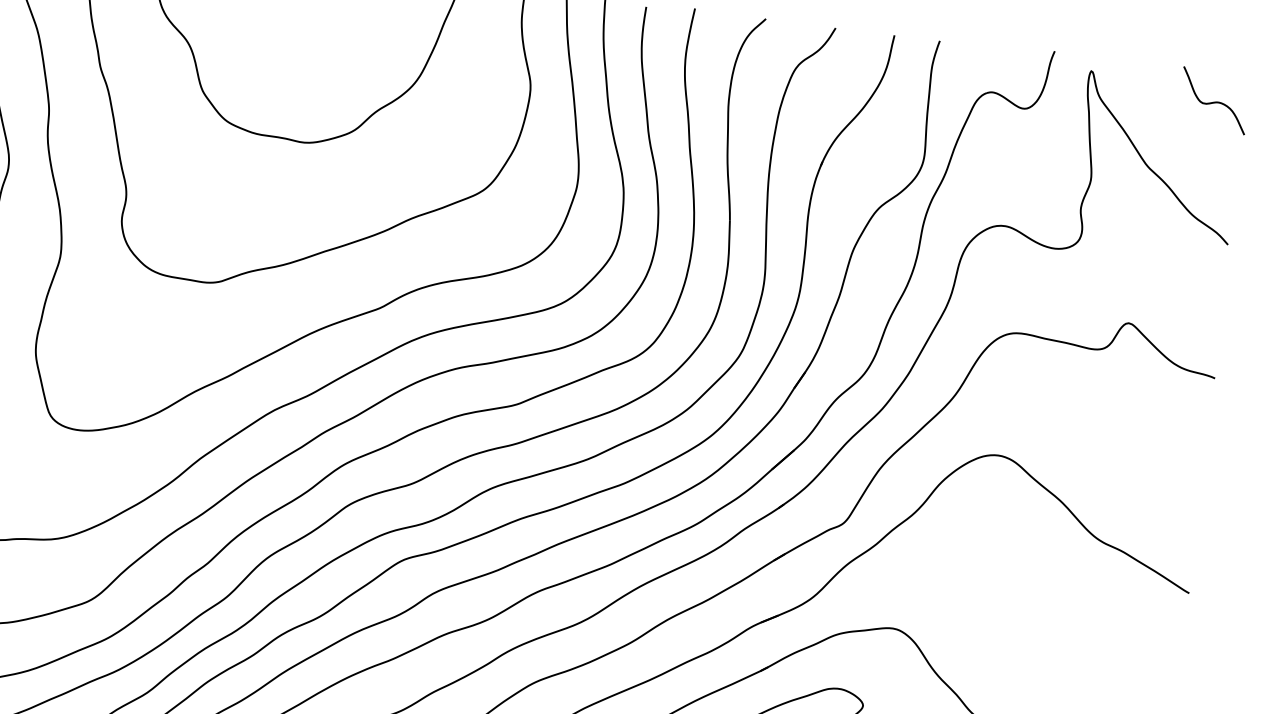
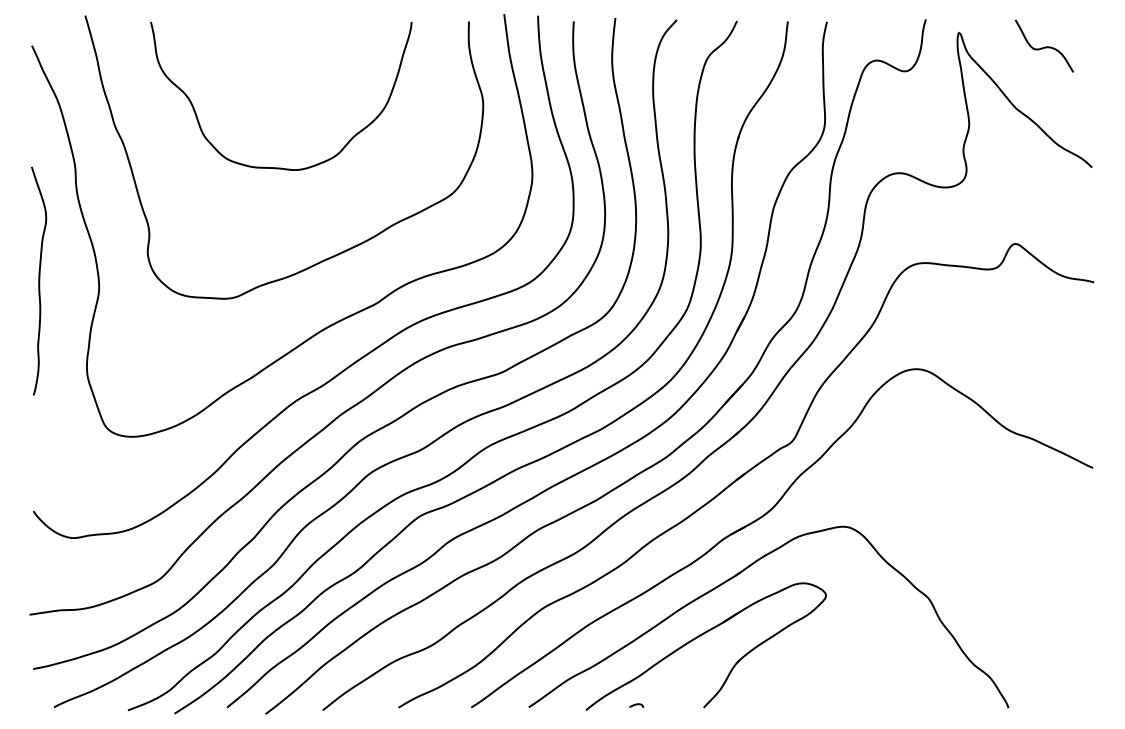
curve: (1214, 101) -> (1044, 46), moved

